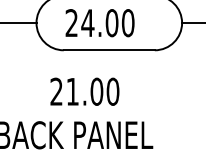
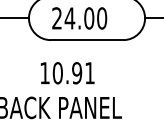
text: (84, 92) -> (67, 73), 21.00 -> 10.91

